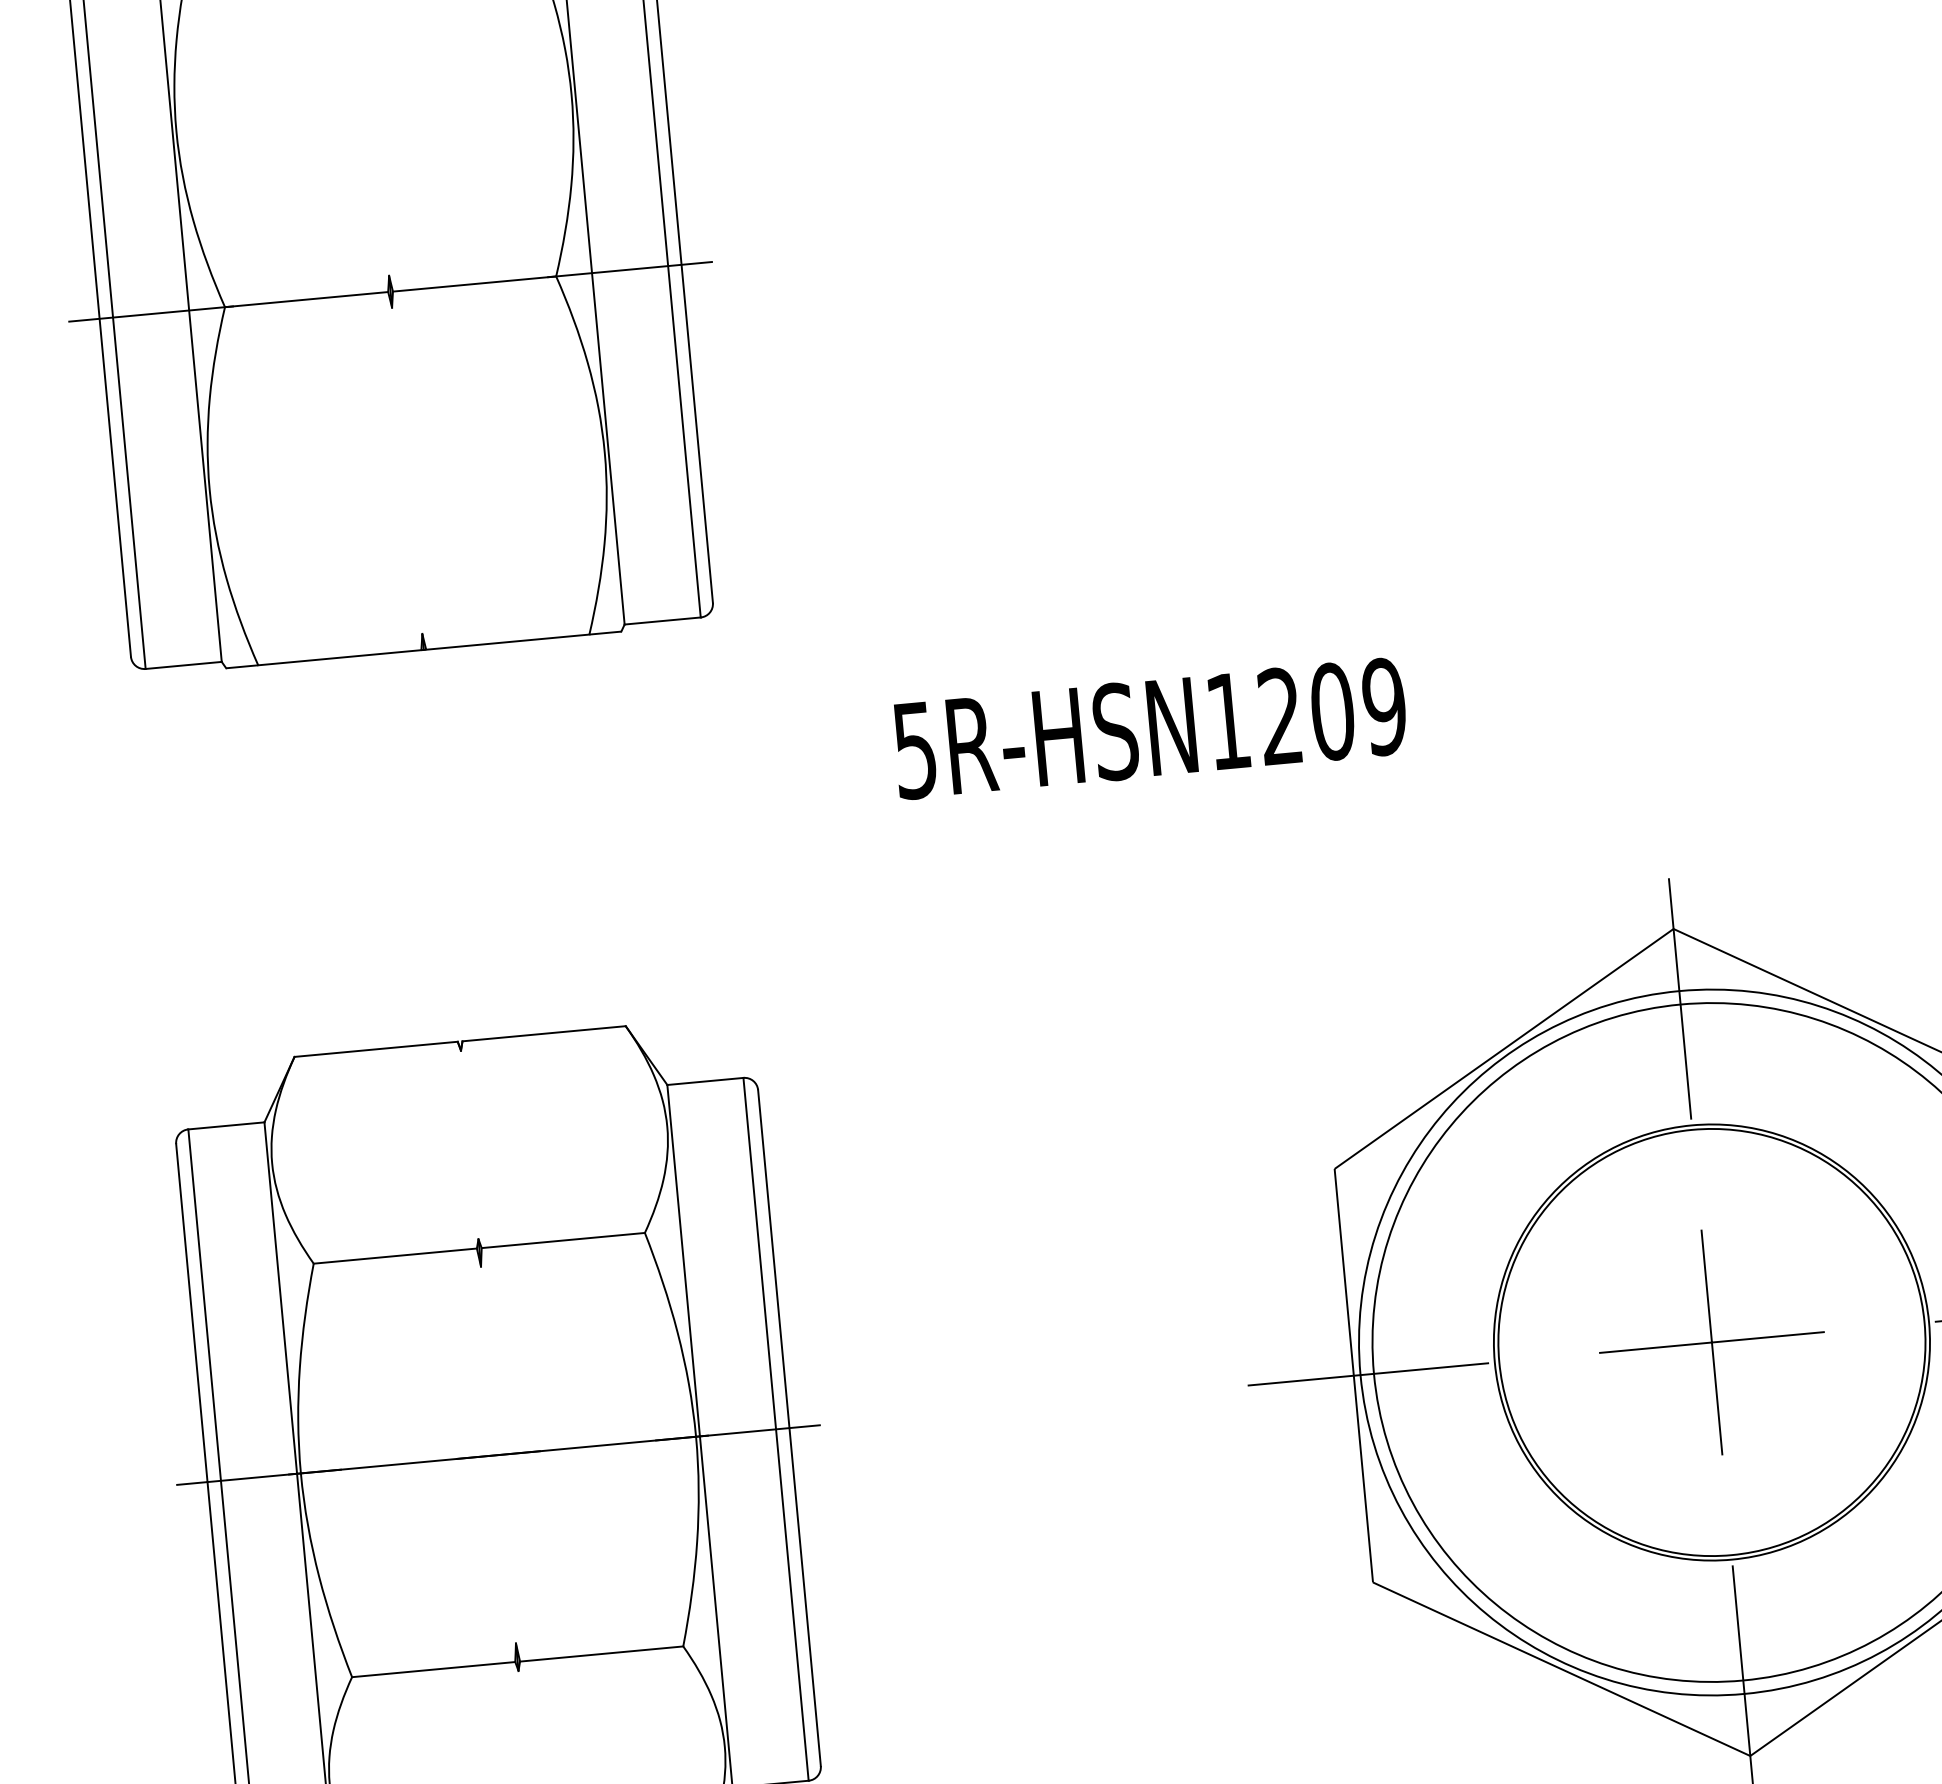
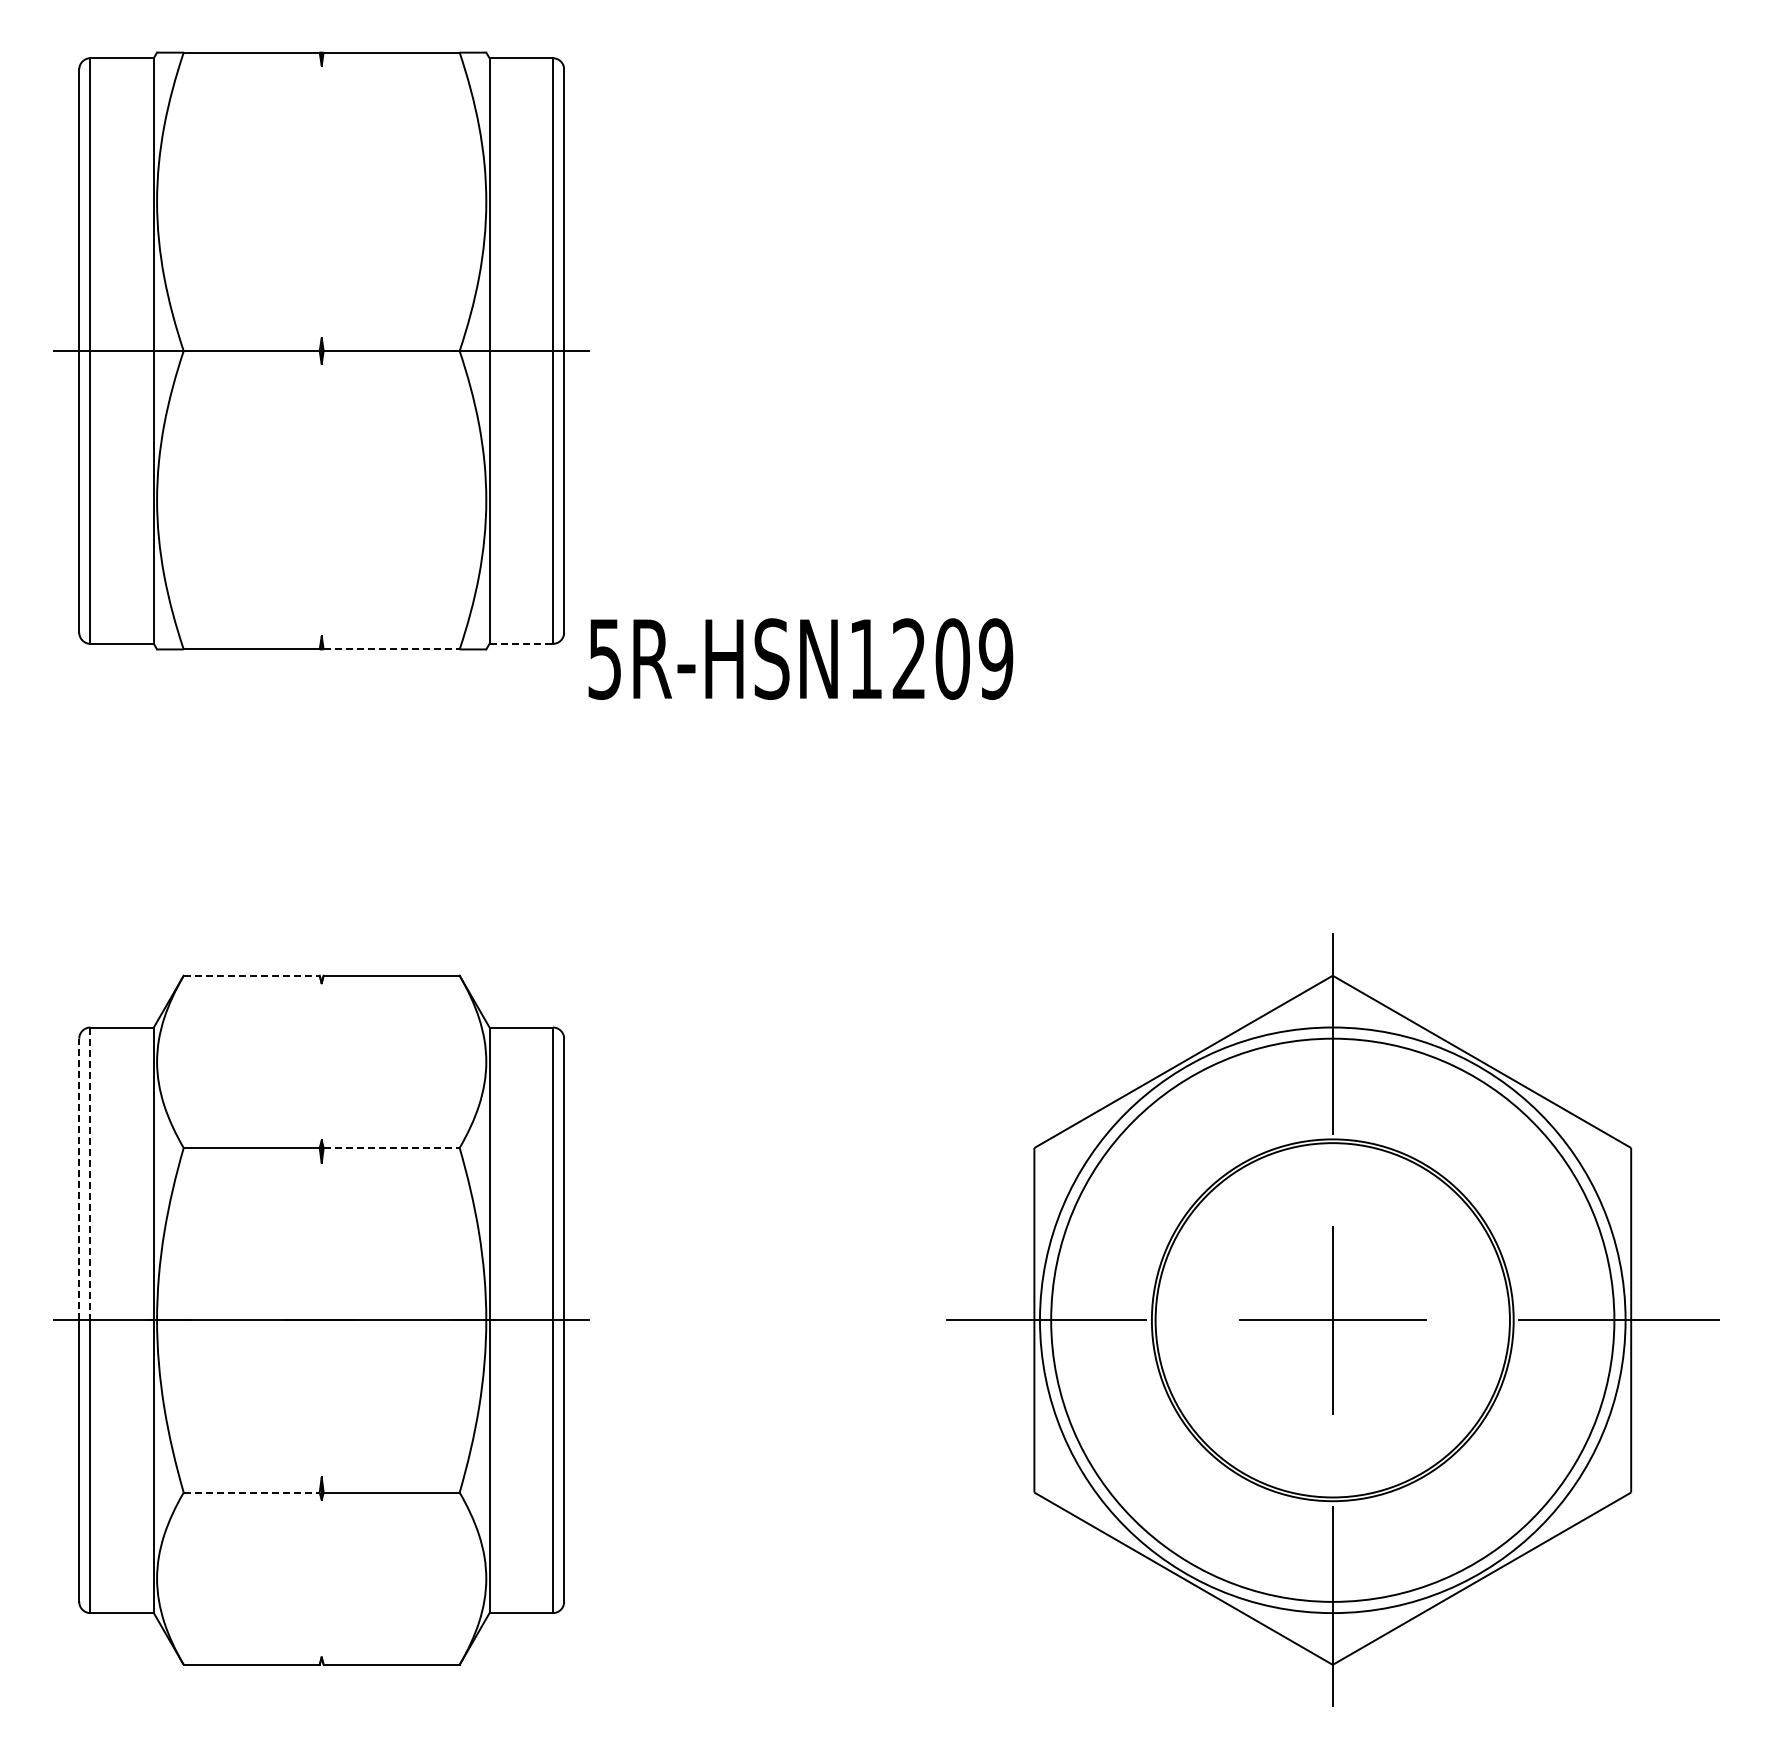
line: (662, 620) -> (521, 643), solid -> dashed
line: (507, 642) -> (391, 649), solid -> dashed
text: (1149, 727) -> (800, 658), moved
line: (375, 1049) -> (251, 975), solid -> dashed
line: (563, 1241) -> (391, 1148), solid -> dashed
line: (204, 1305) -> (90, 1174), solid -> dashed
line: (192, 1313) -> (79, 1179), solid -> dashed
line: (433, 1669) -> (251, 1492), solid -> dashed

